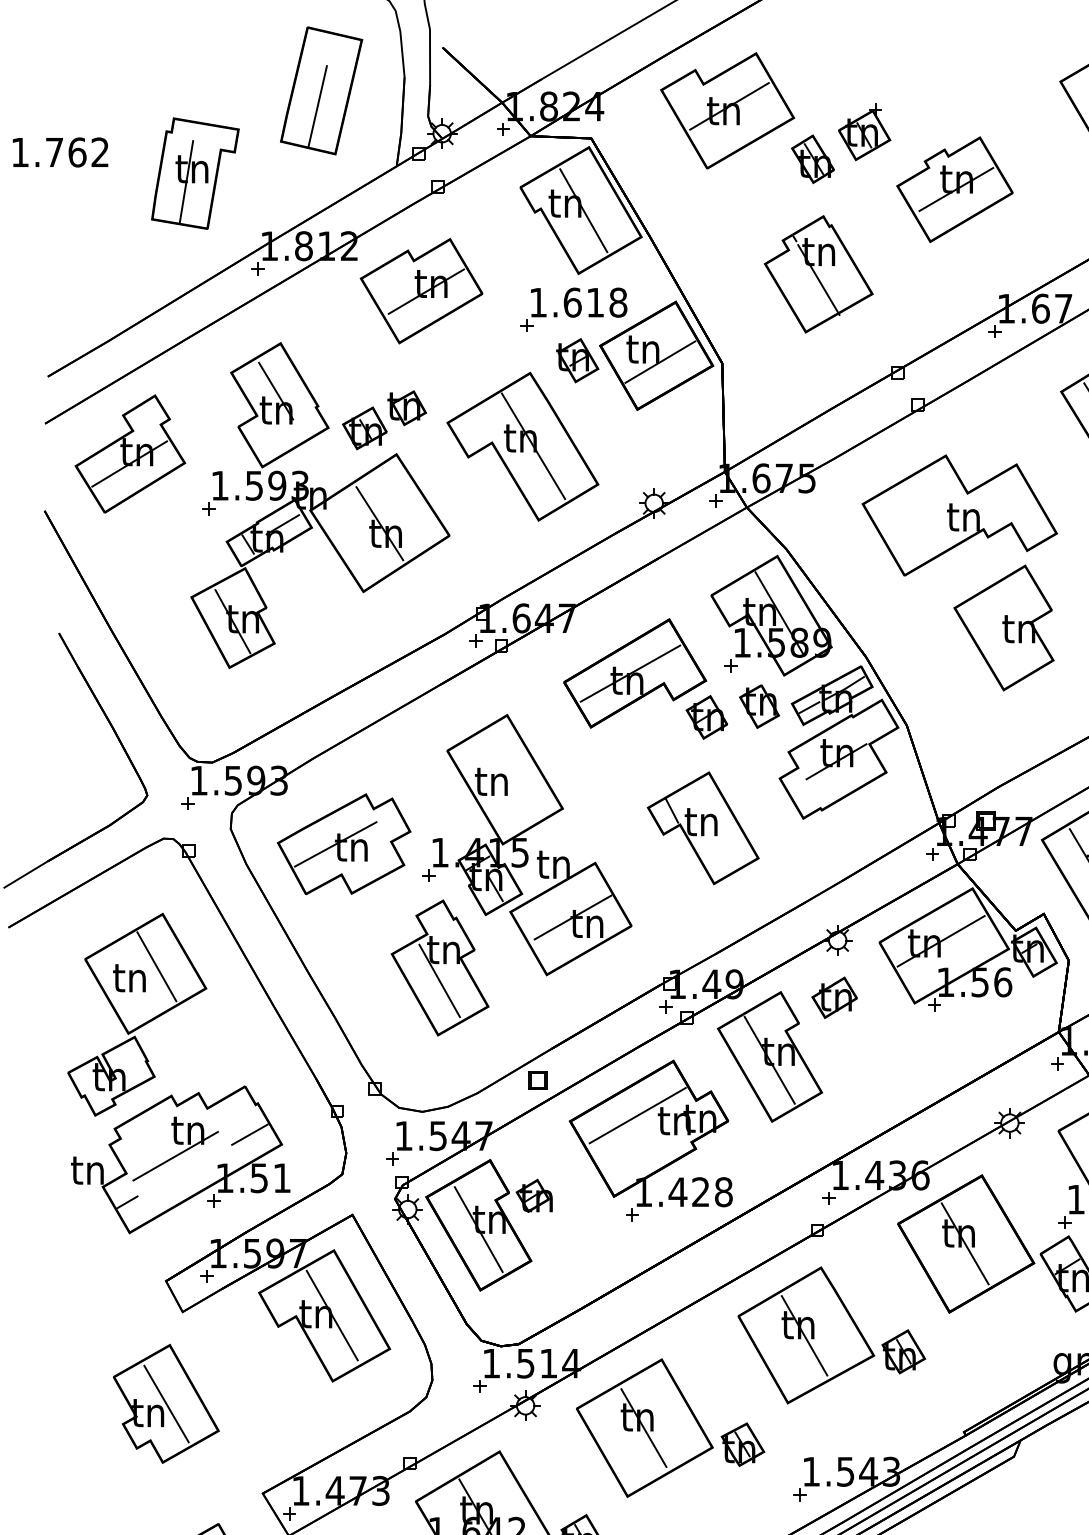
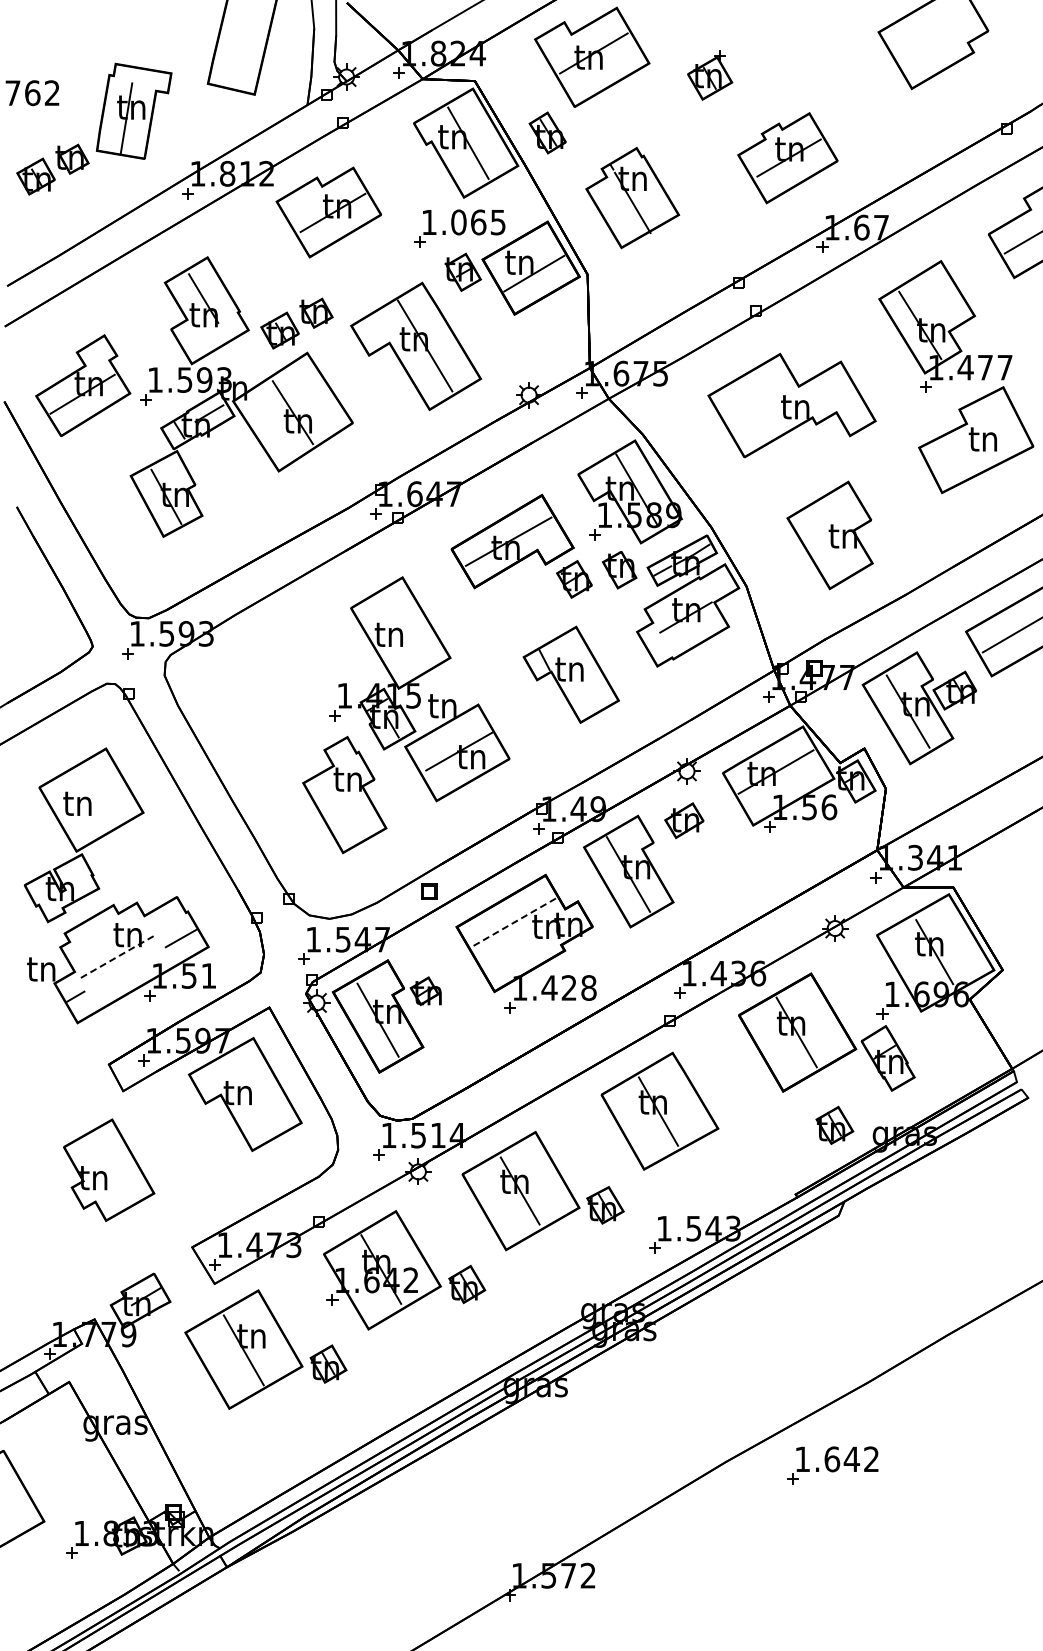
line: (317, 106) -> (239, 53), removed
part: (812, 158) -> (547, 132), moved
part: (954, 190) -> (787, 158), moved
part: (100, 241) -> (52, 169), added
part: (818, 274) -> (632, 198), moved
text: (595, 302) -> (478, 222), 1.618 -> 1.065
part: (130, 453) -> (83, 385), moved
part: (1003, 628) -> (829, 535), moved
part: (344, 844) -> (262, 688), removed
line: (156, 966) -> (100, 793), removed
line: (439, 981) -> (344, 806), removed
line: (637, 1116) -> (514, 922), solid -> dashed
line: (176, 1156) -> (117, 957), solid -> dashed
line: (331, 1314) -> (251, 1093), removed
part: (903, 1350) -> (834, 1124), moved
line: (166, 1404) -> (109, 1170), removed

